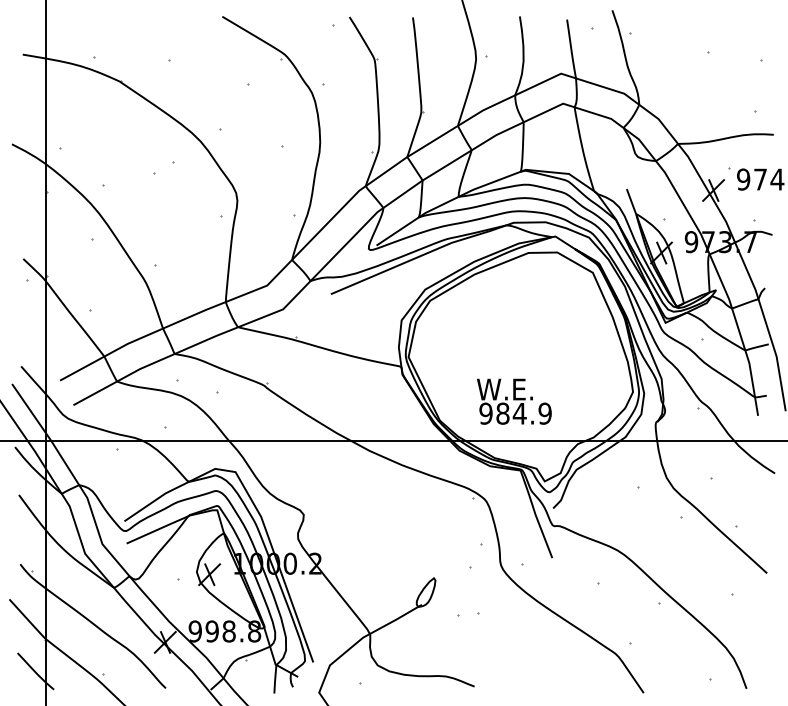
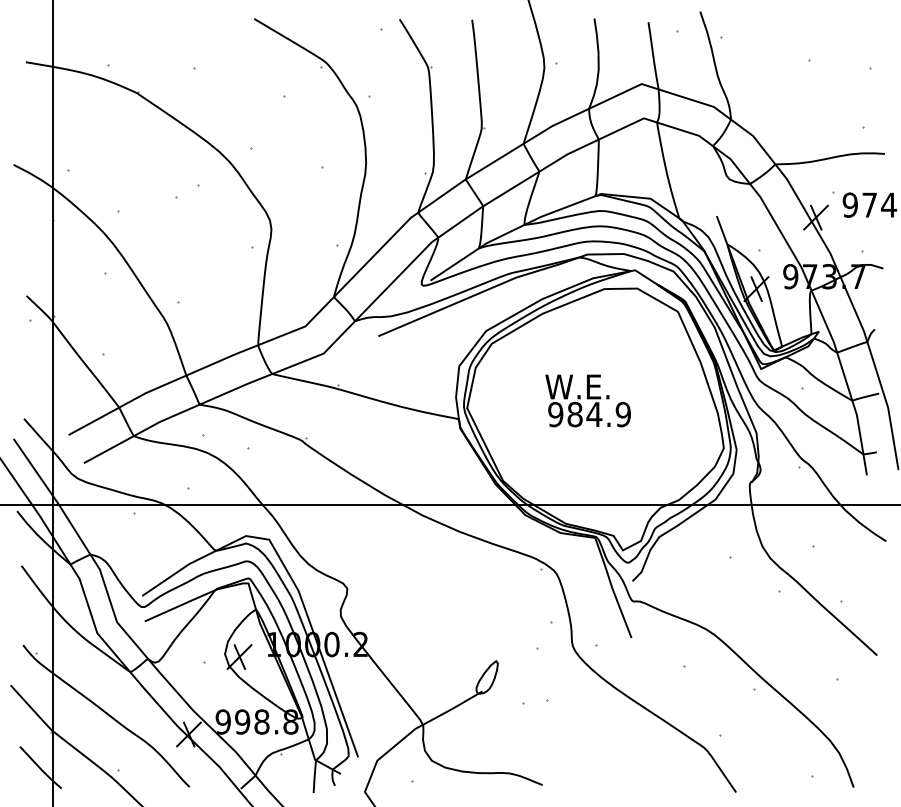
text: (514, 401) -> (588, 400), moved

